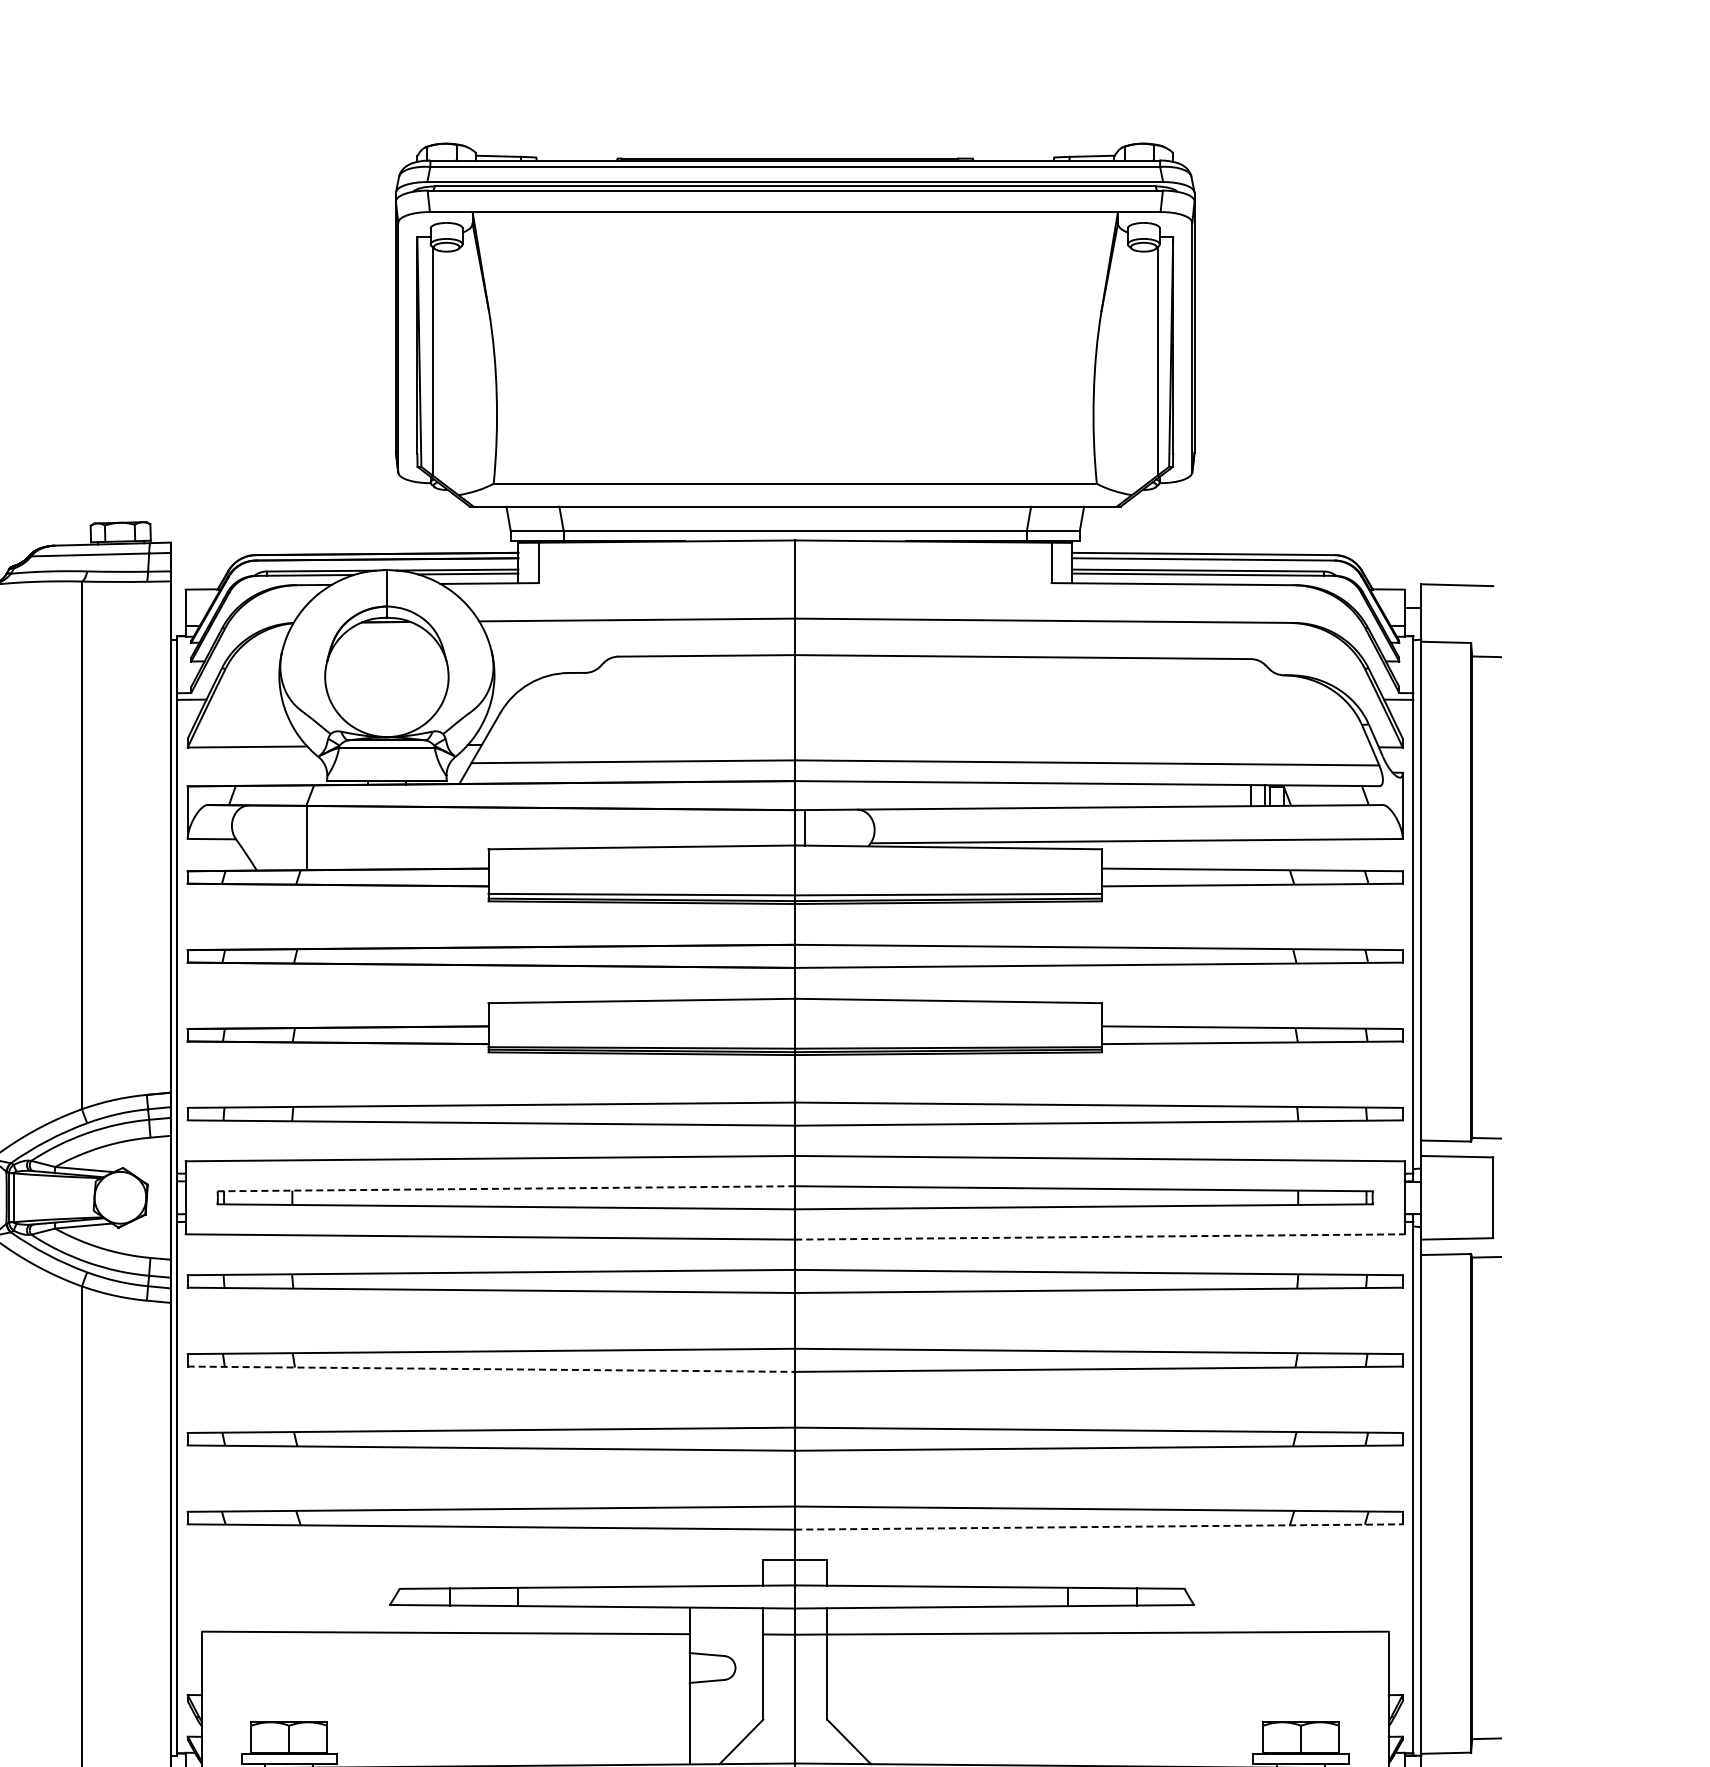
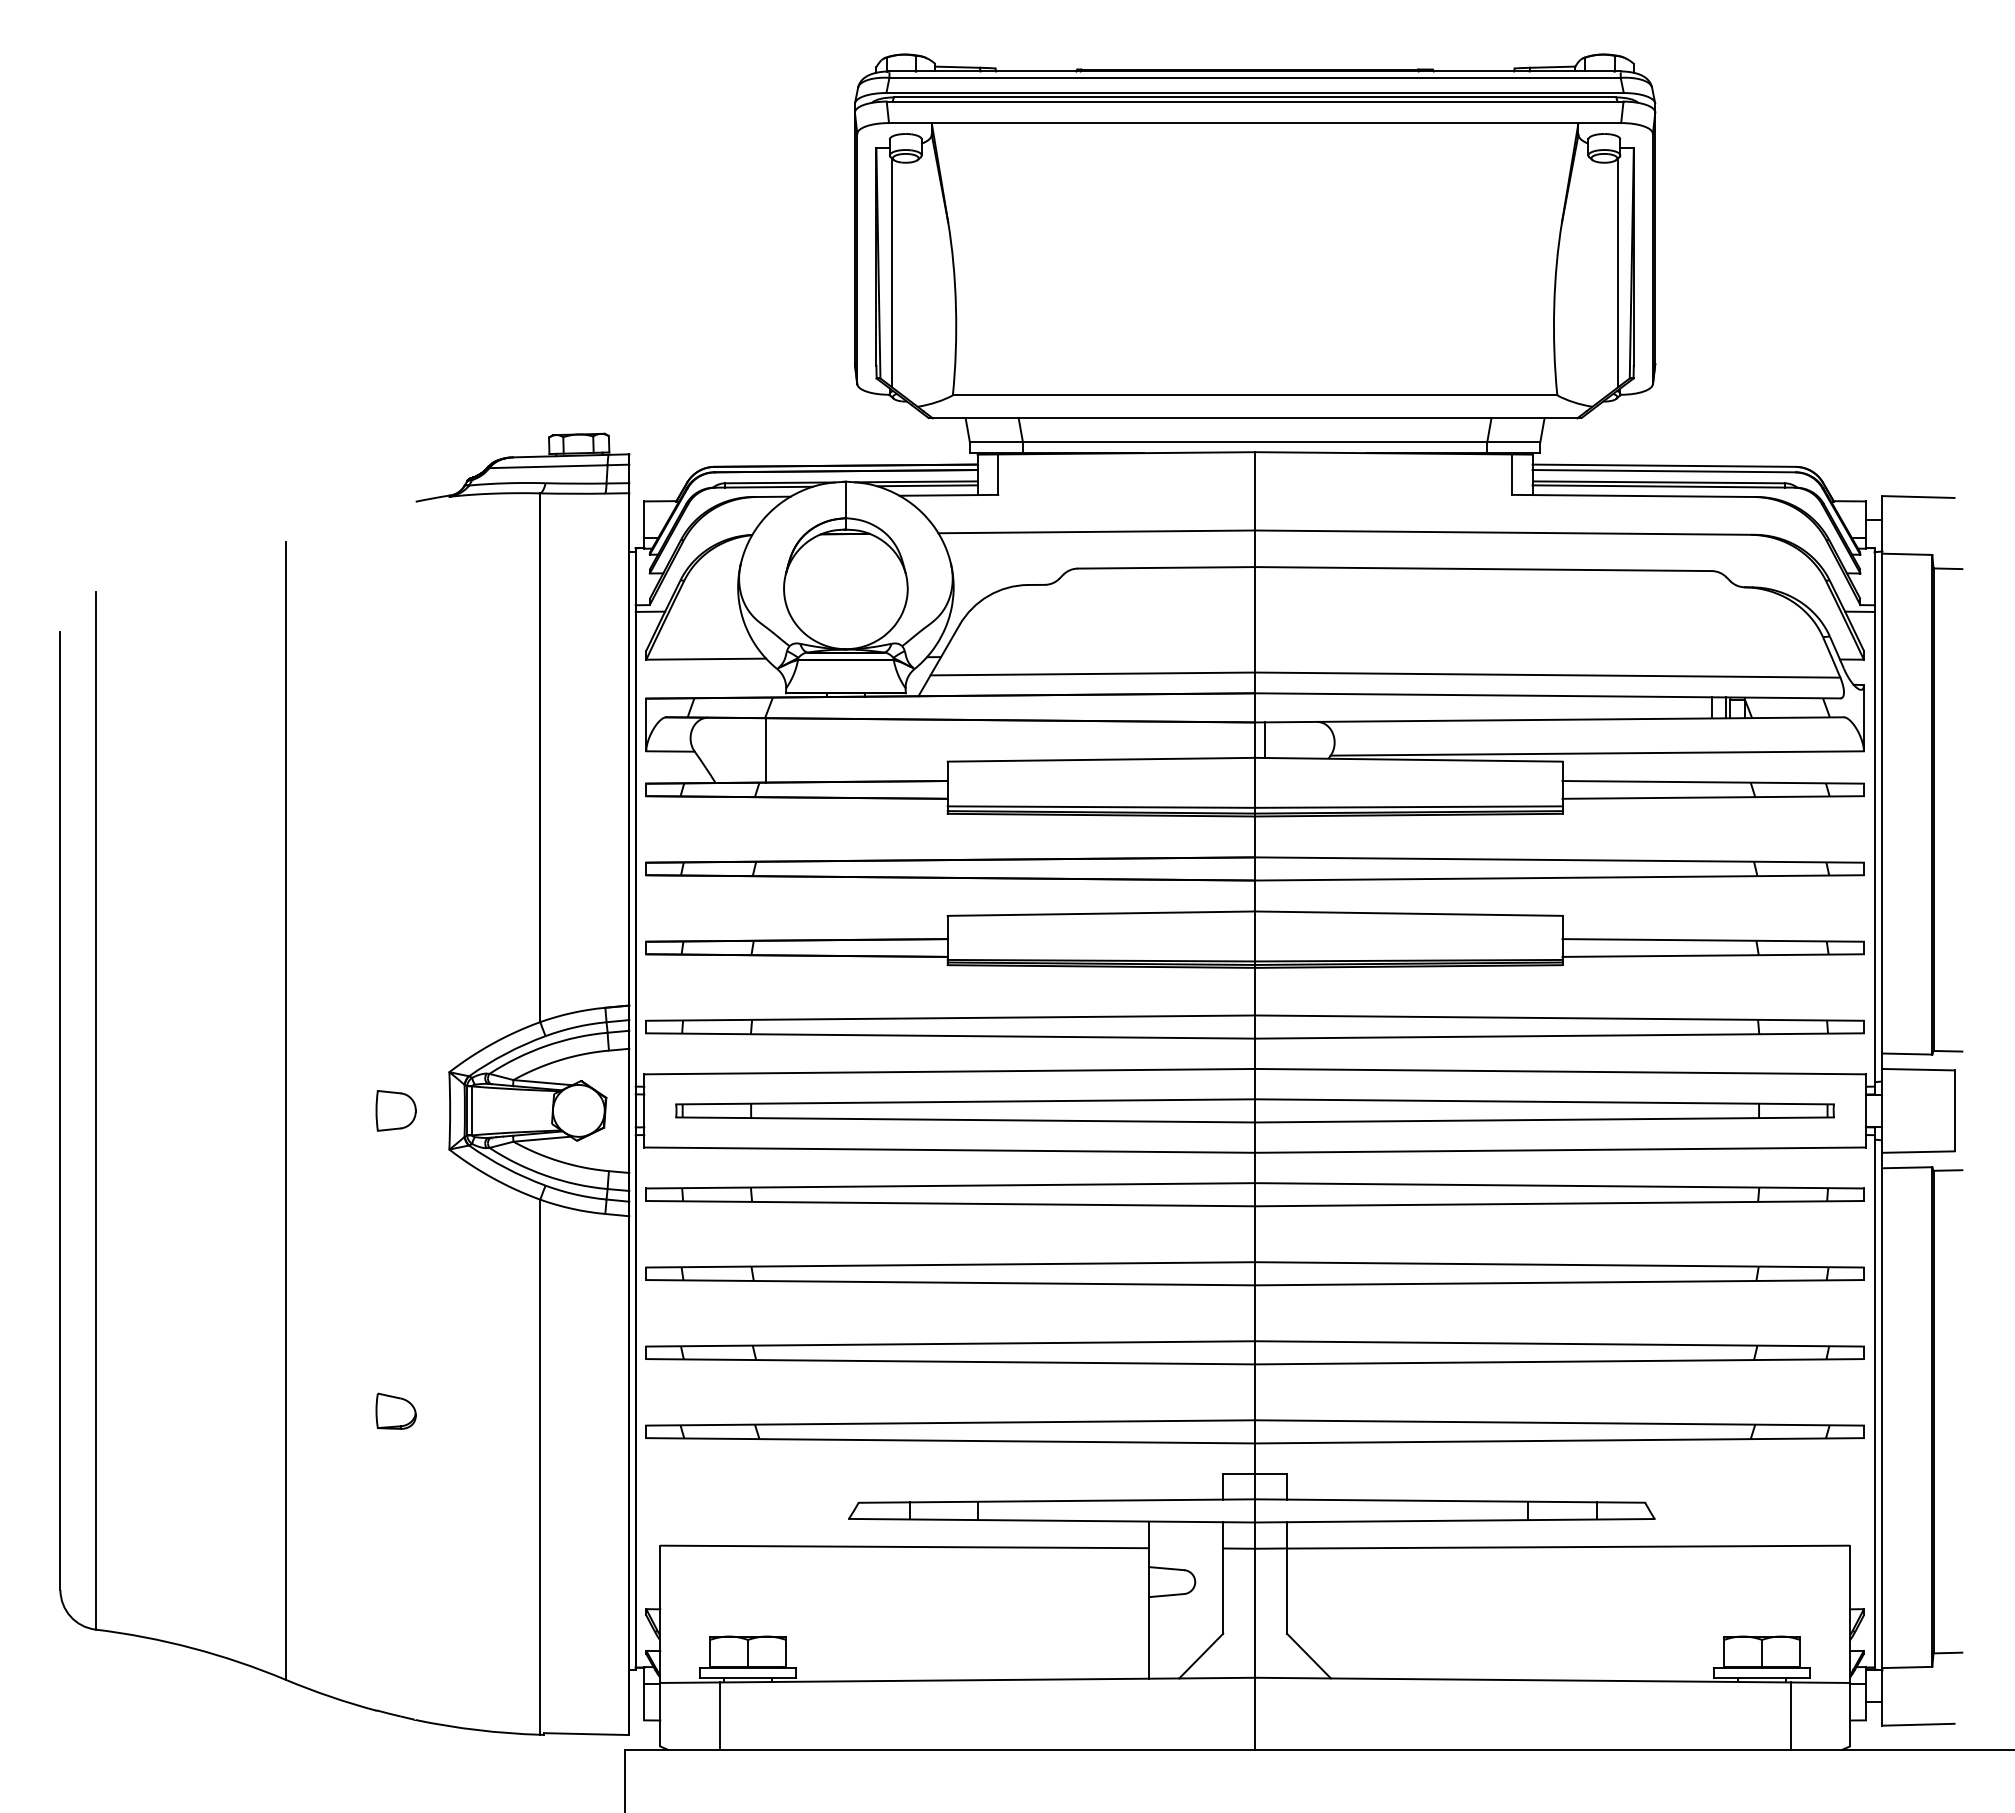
line: (506, 1188) -> (965, 1101), dashed -> solid
line: (1101, 1237) -> (1561, 1150), dashed -> solid
line: (492, 1369) -> (951, 1282), dashed -> solid
line: (1100, 1526) -> (1560, 1440), dashed -> solid

